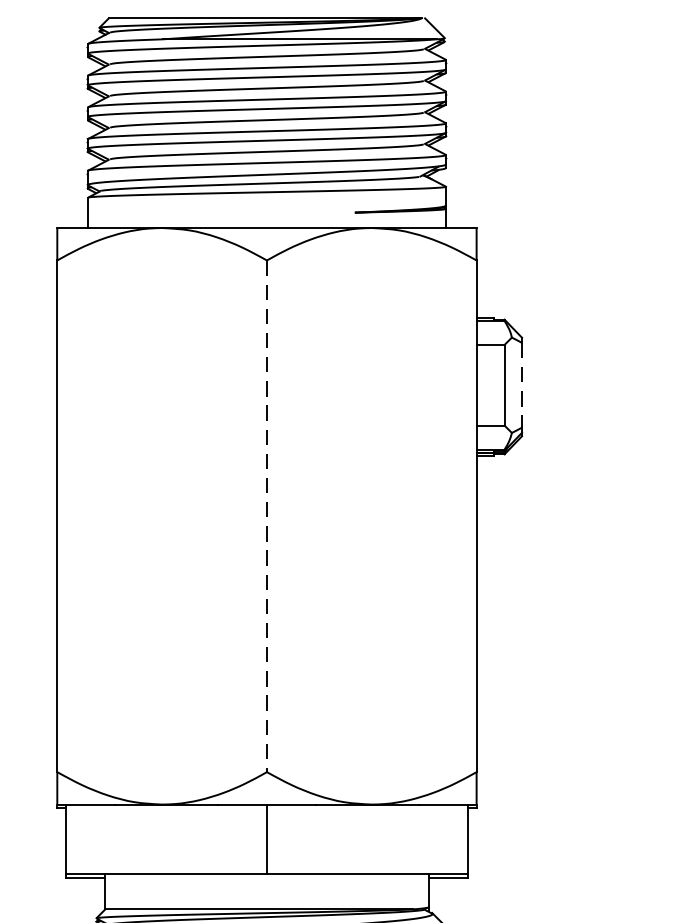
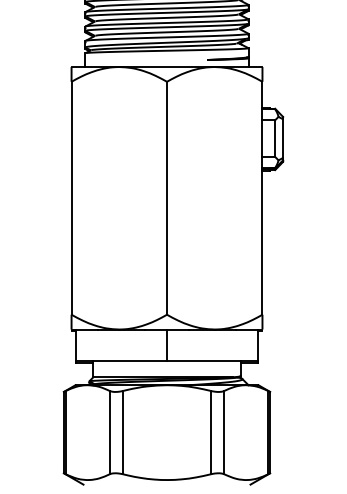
line: (522, 387) -> (283, 139), dashed -> solid
line: (268, 516) -> (167, 198), dashed -> solid

